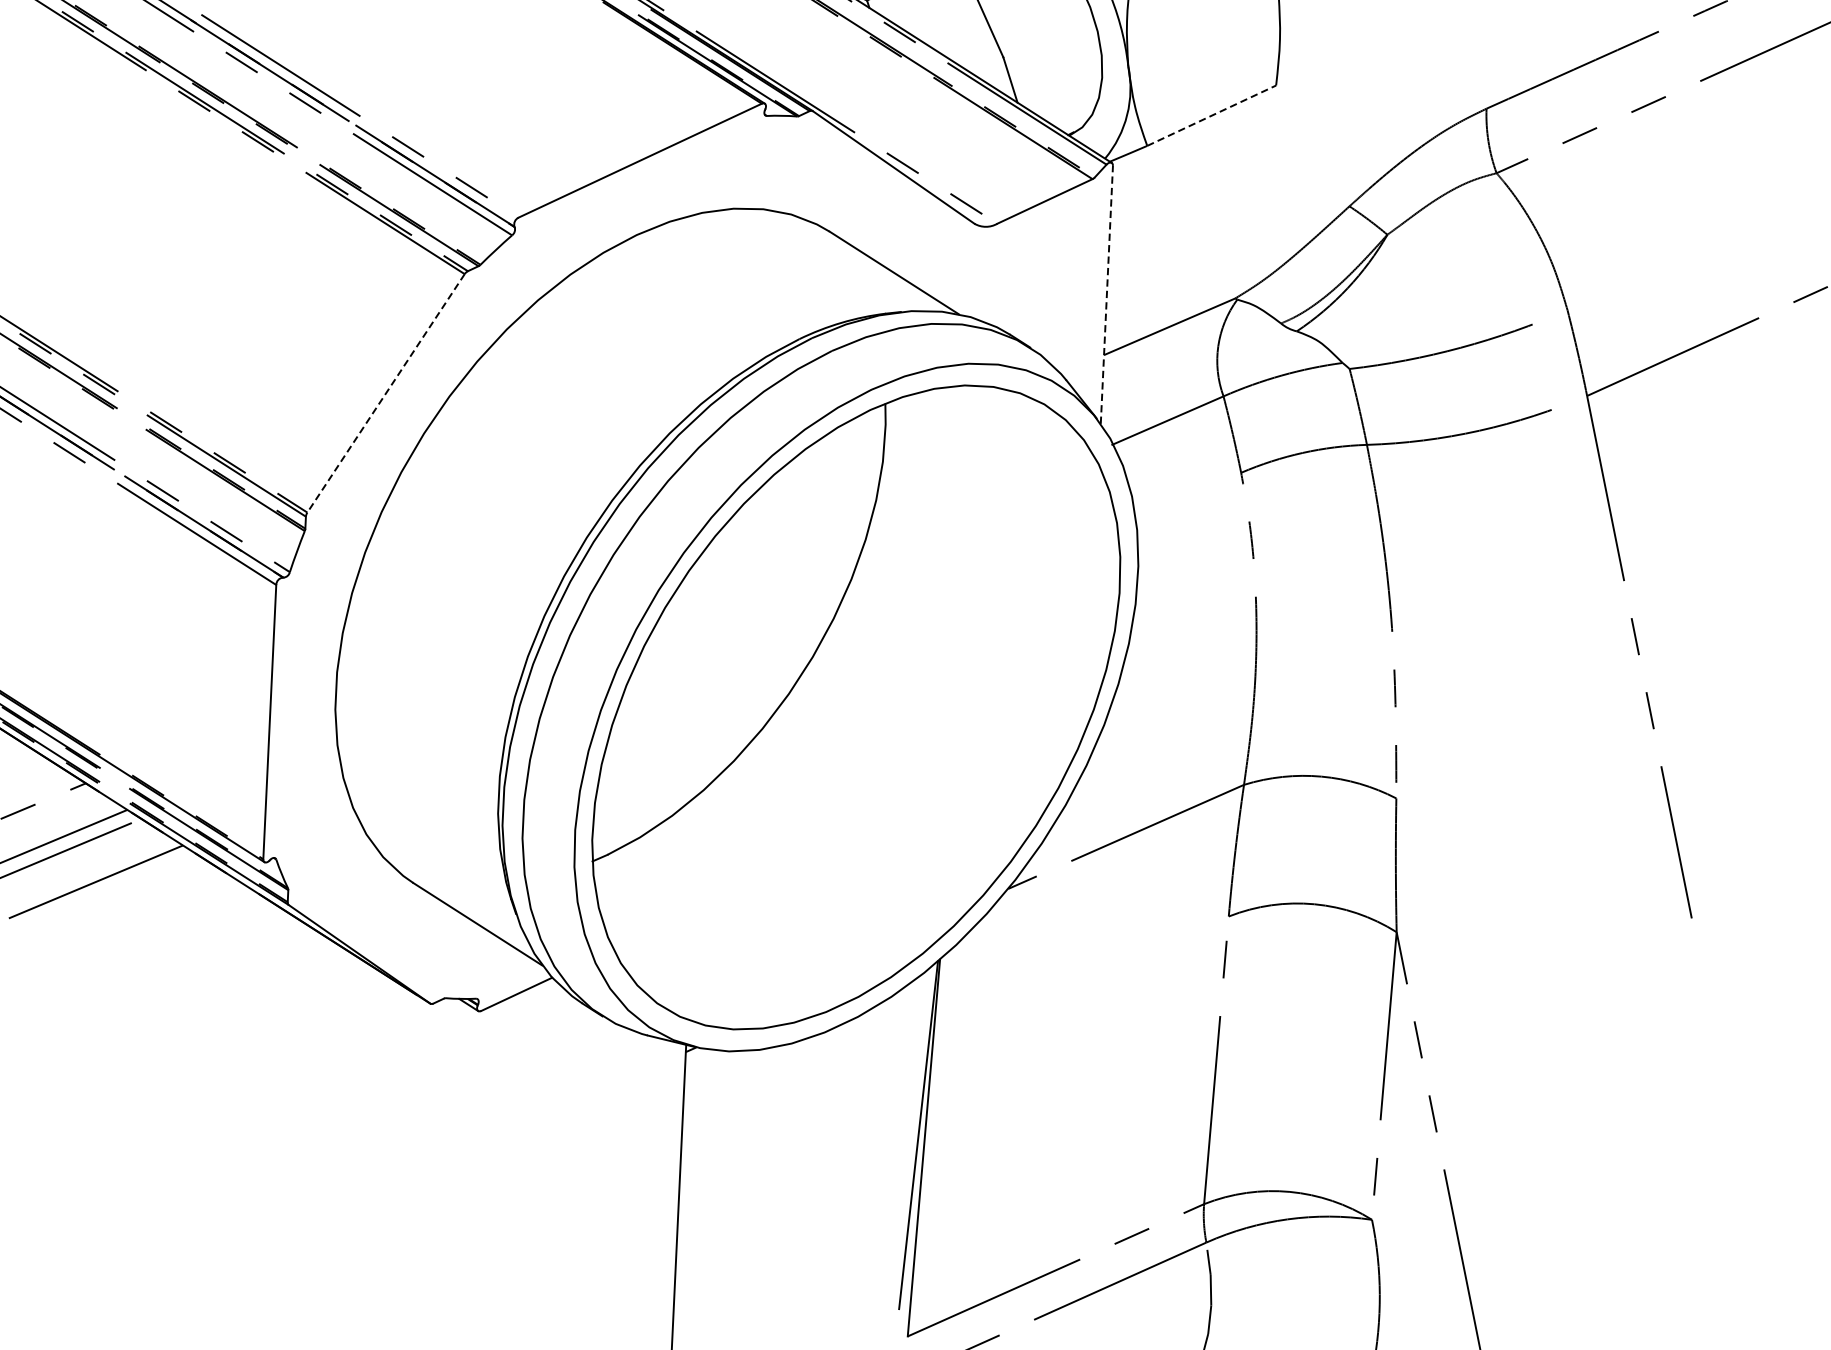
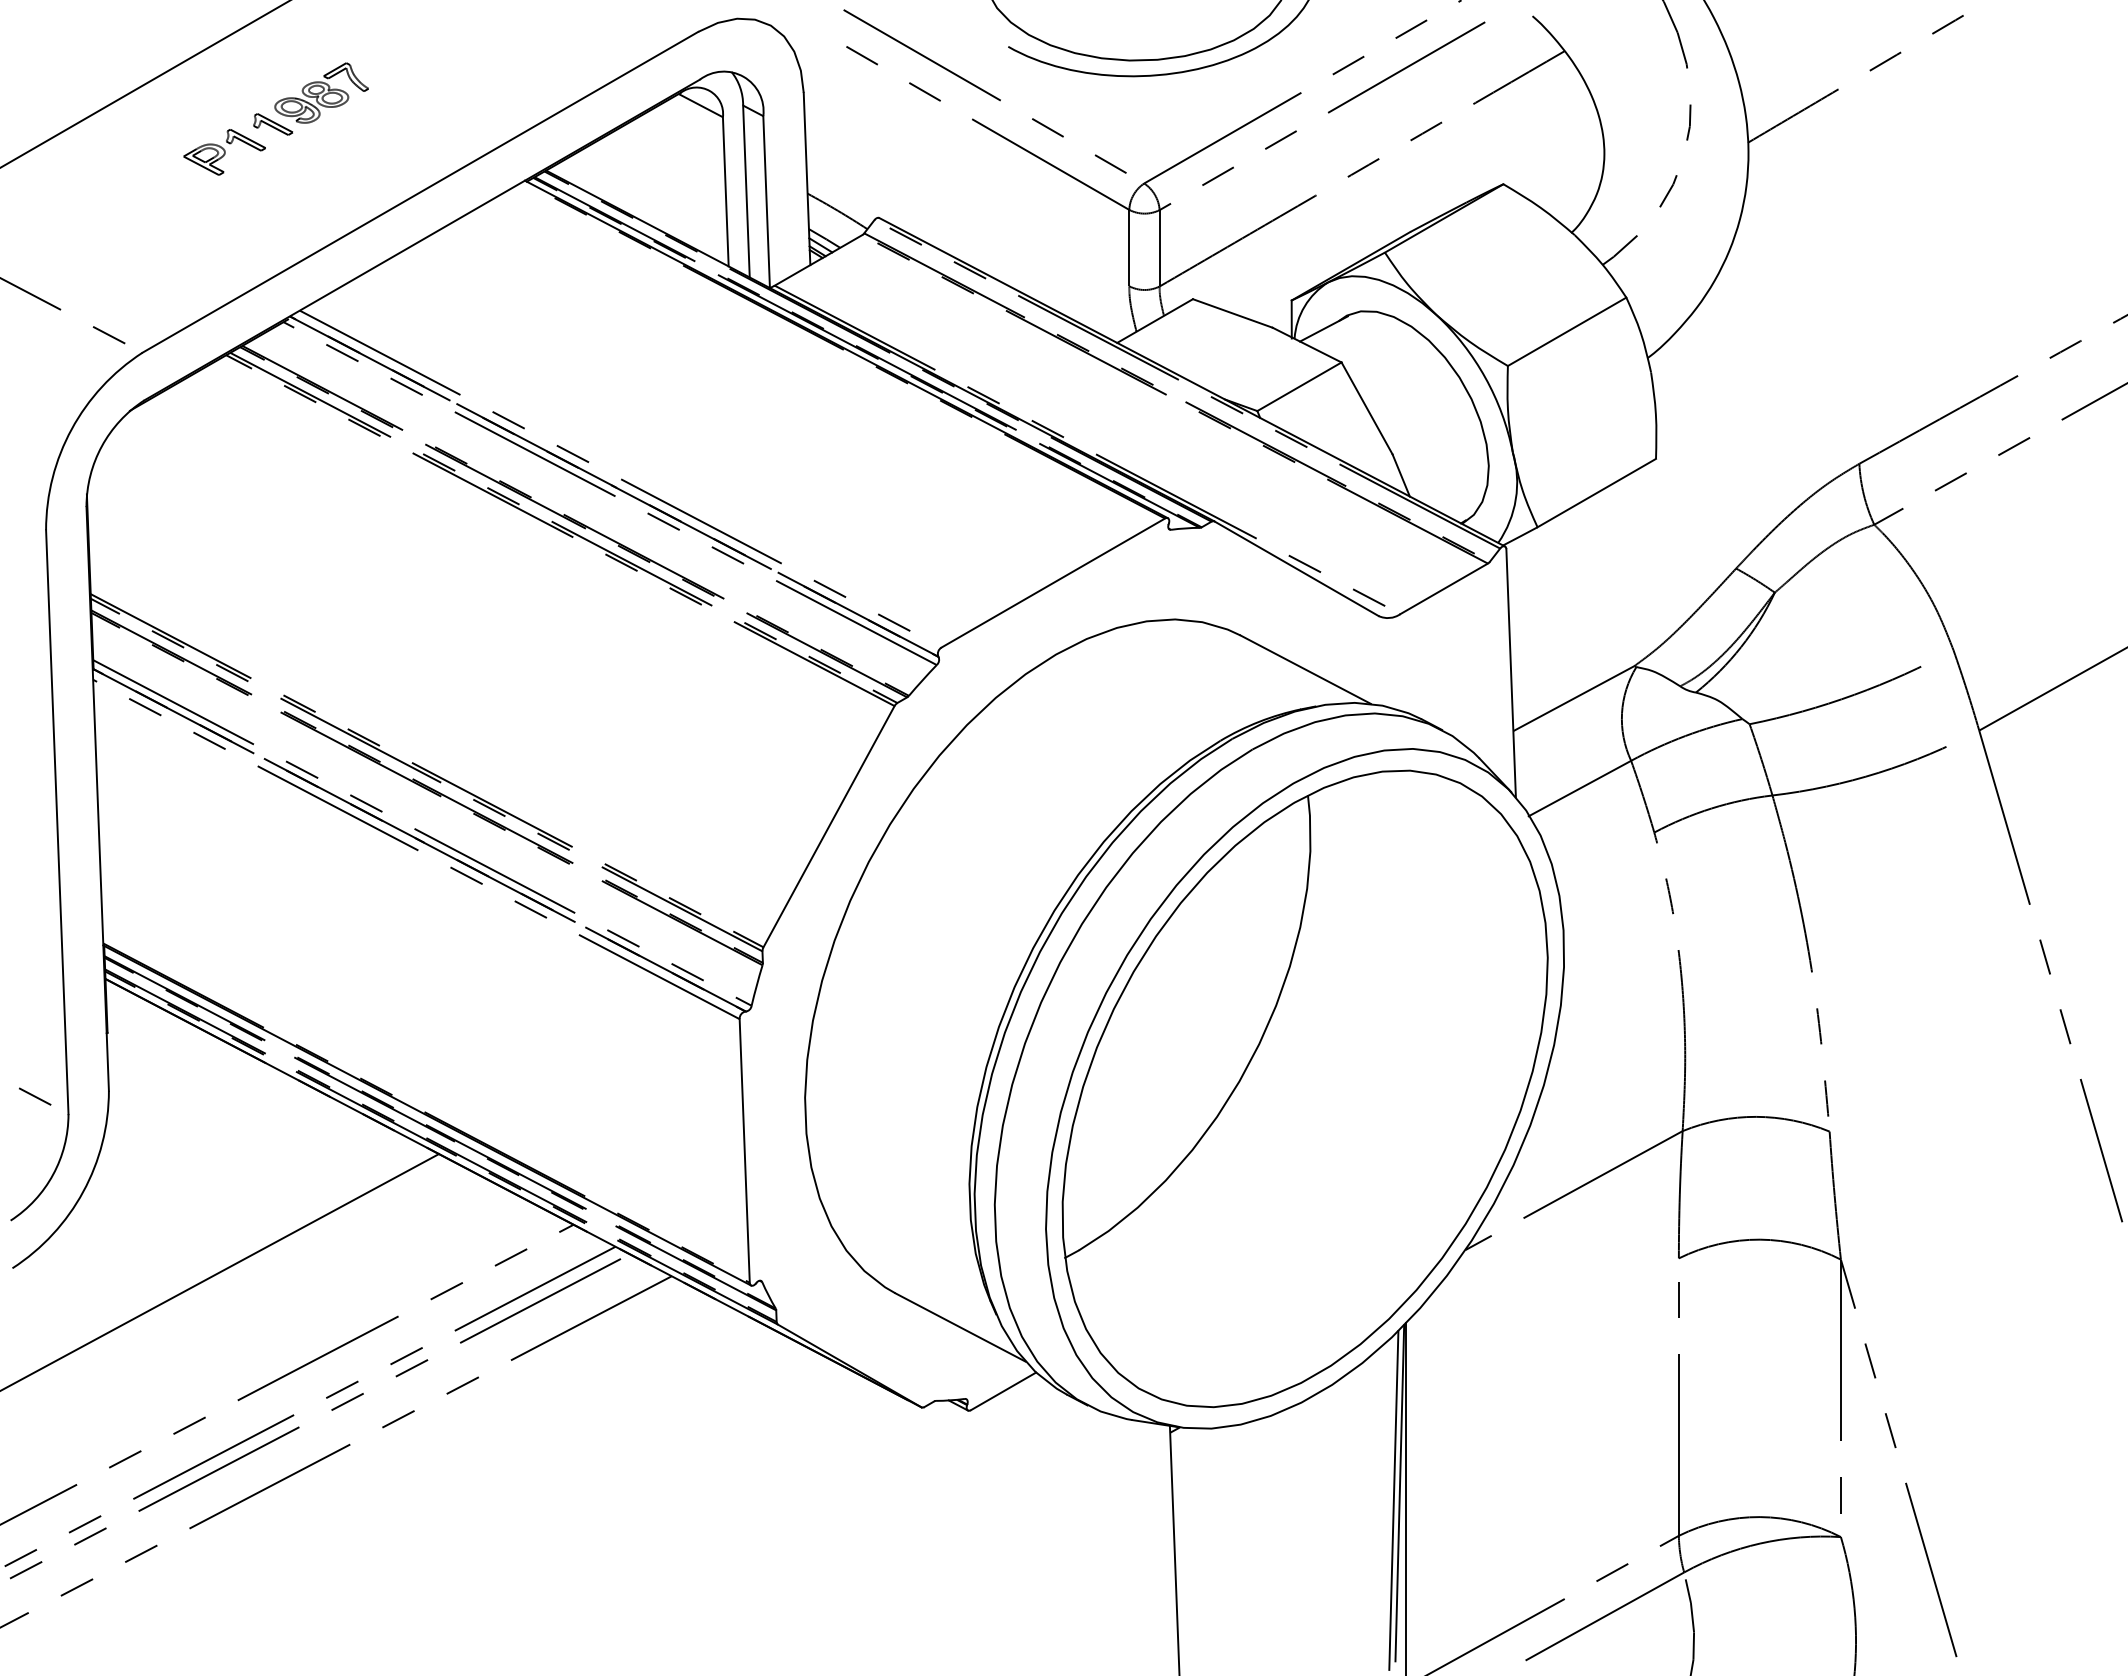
line: (1212, 115) -> (1597, 492), dashed -> solid
line: (1107, 294) -> (1511, 672), dashed -> solid
line: (385, 394) -> (828, 827), dashed -> solid
line: (911, 1142) -> (1393, 1500), added

